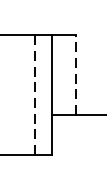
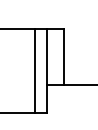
line: (76, 74) -> (64, 56), dashed -> solid
line: (33, 94) -> (34, 70), dashed -> solid

